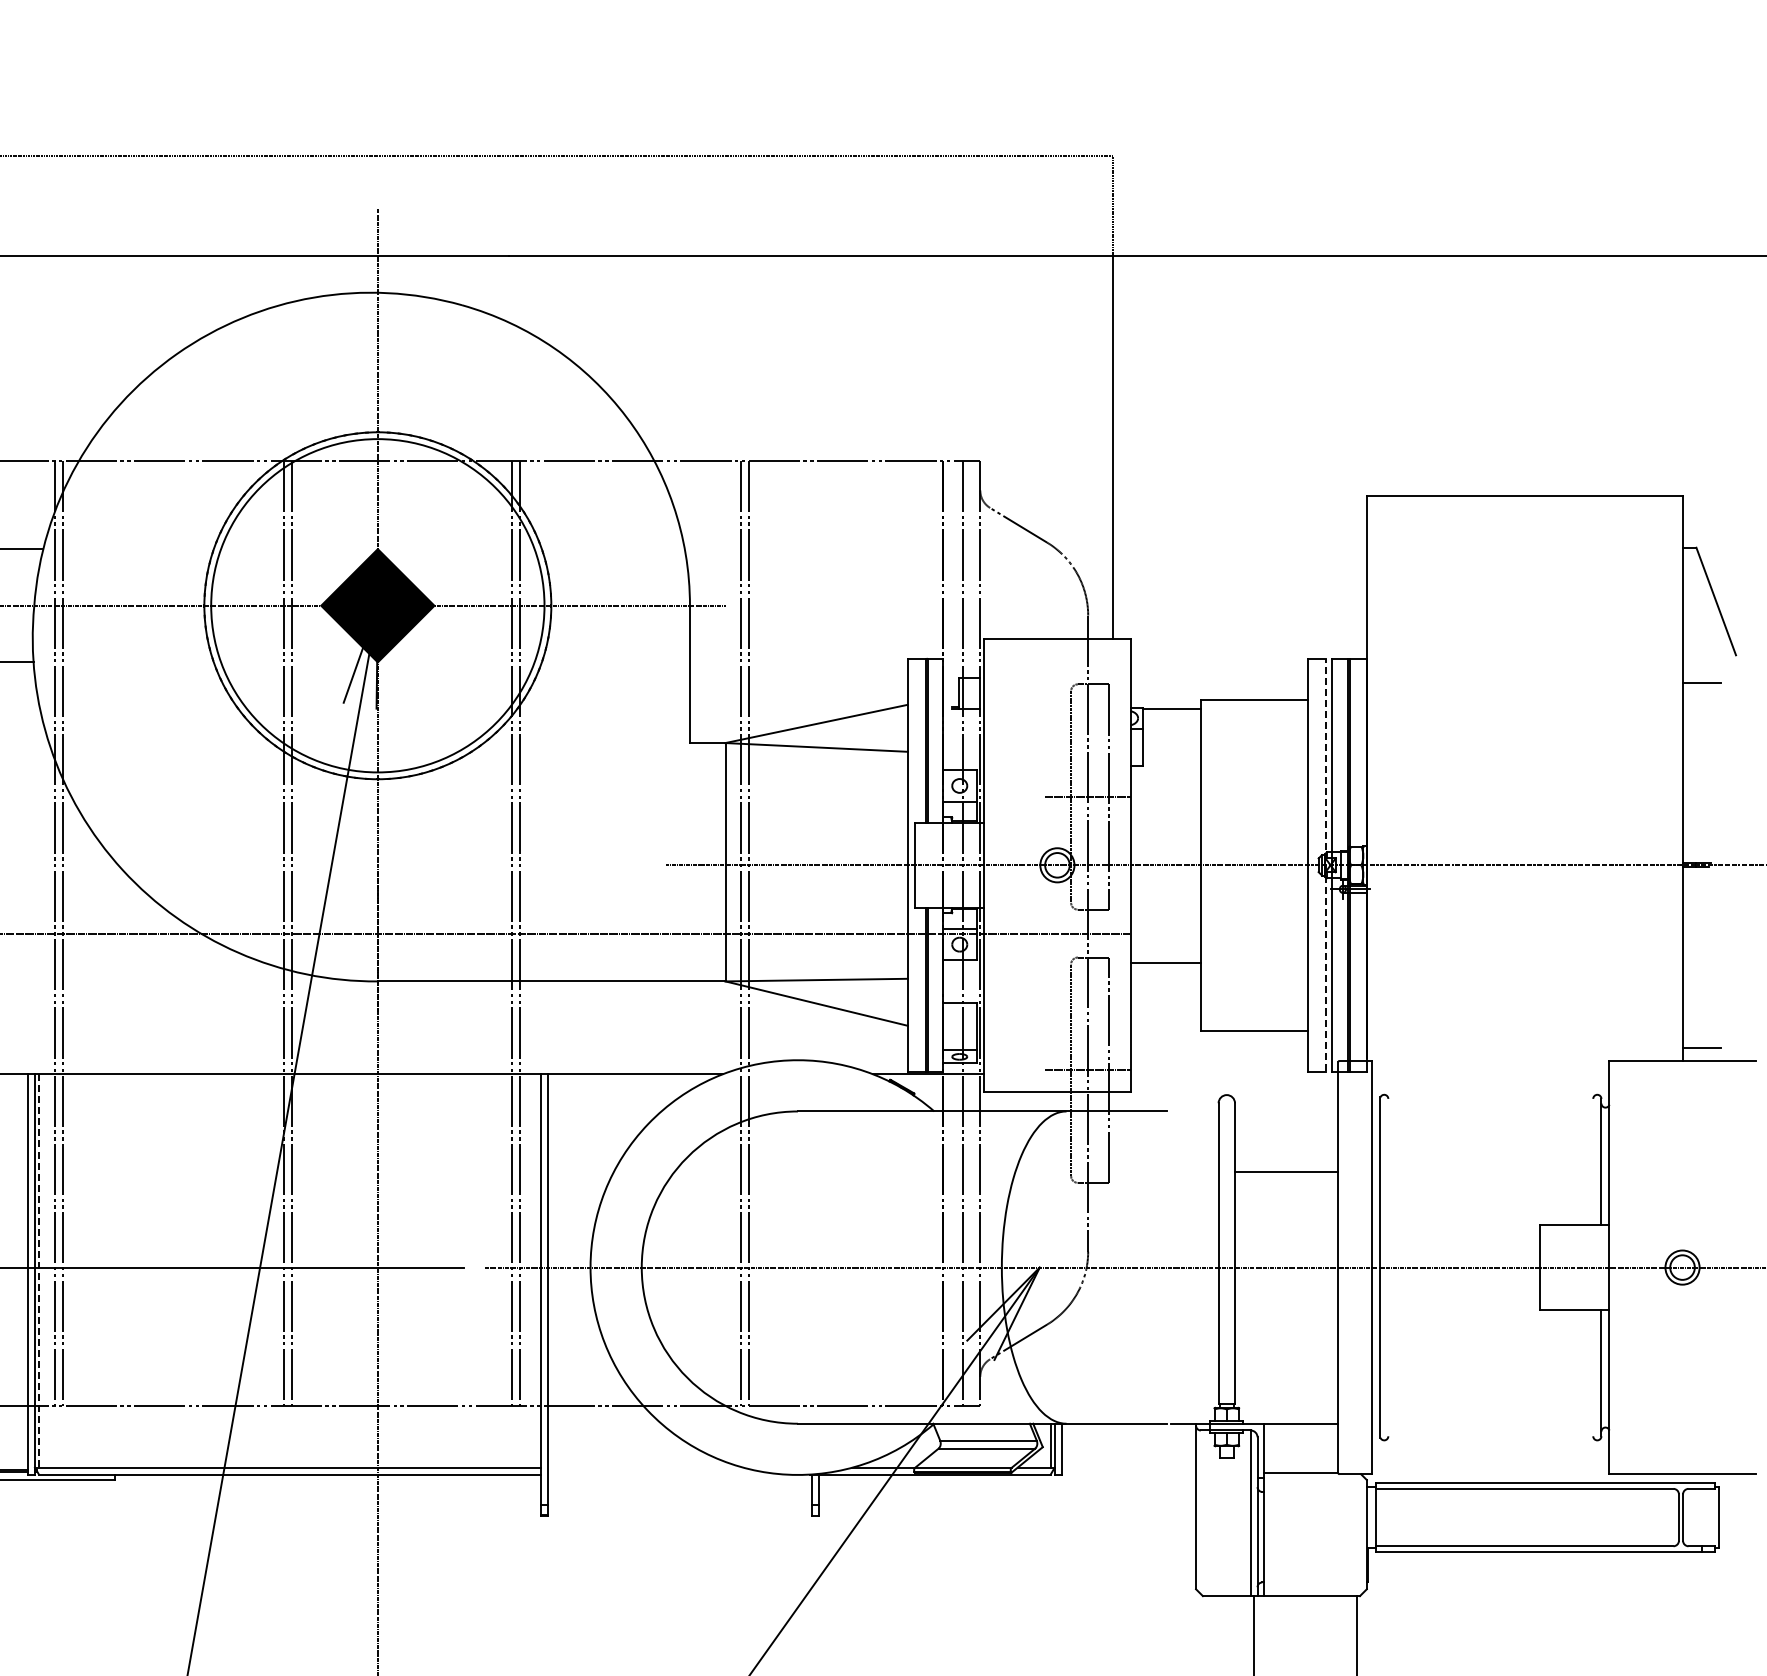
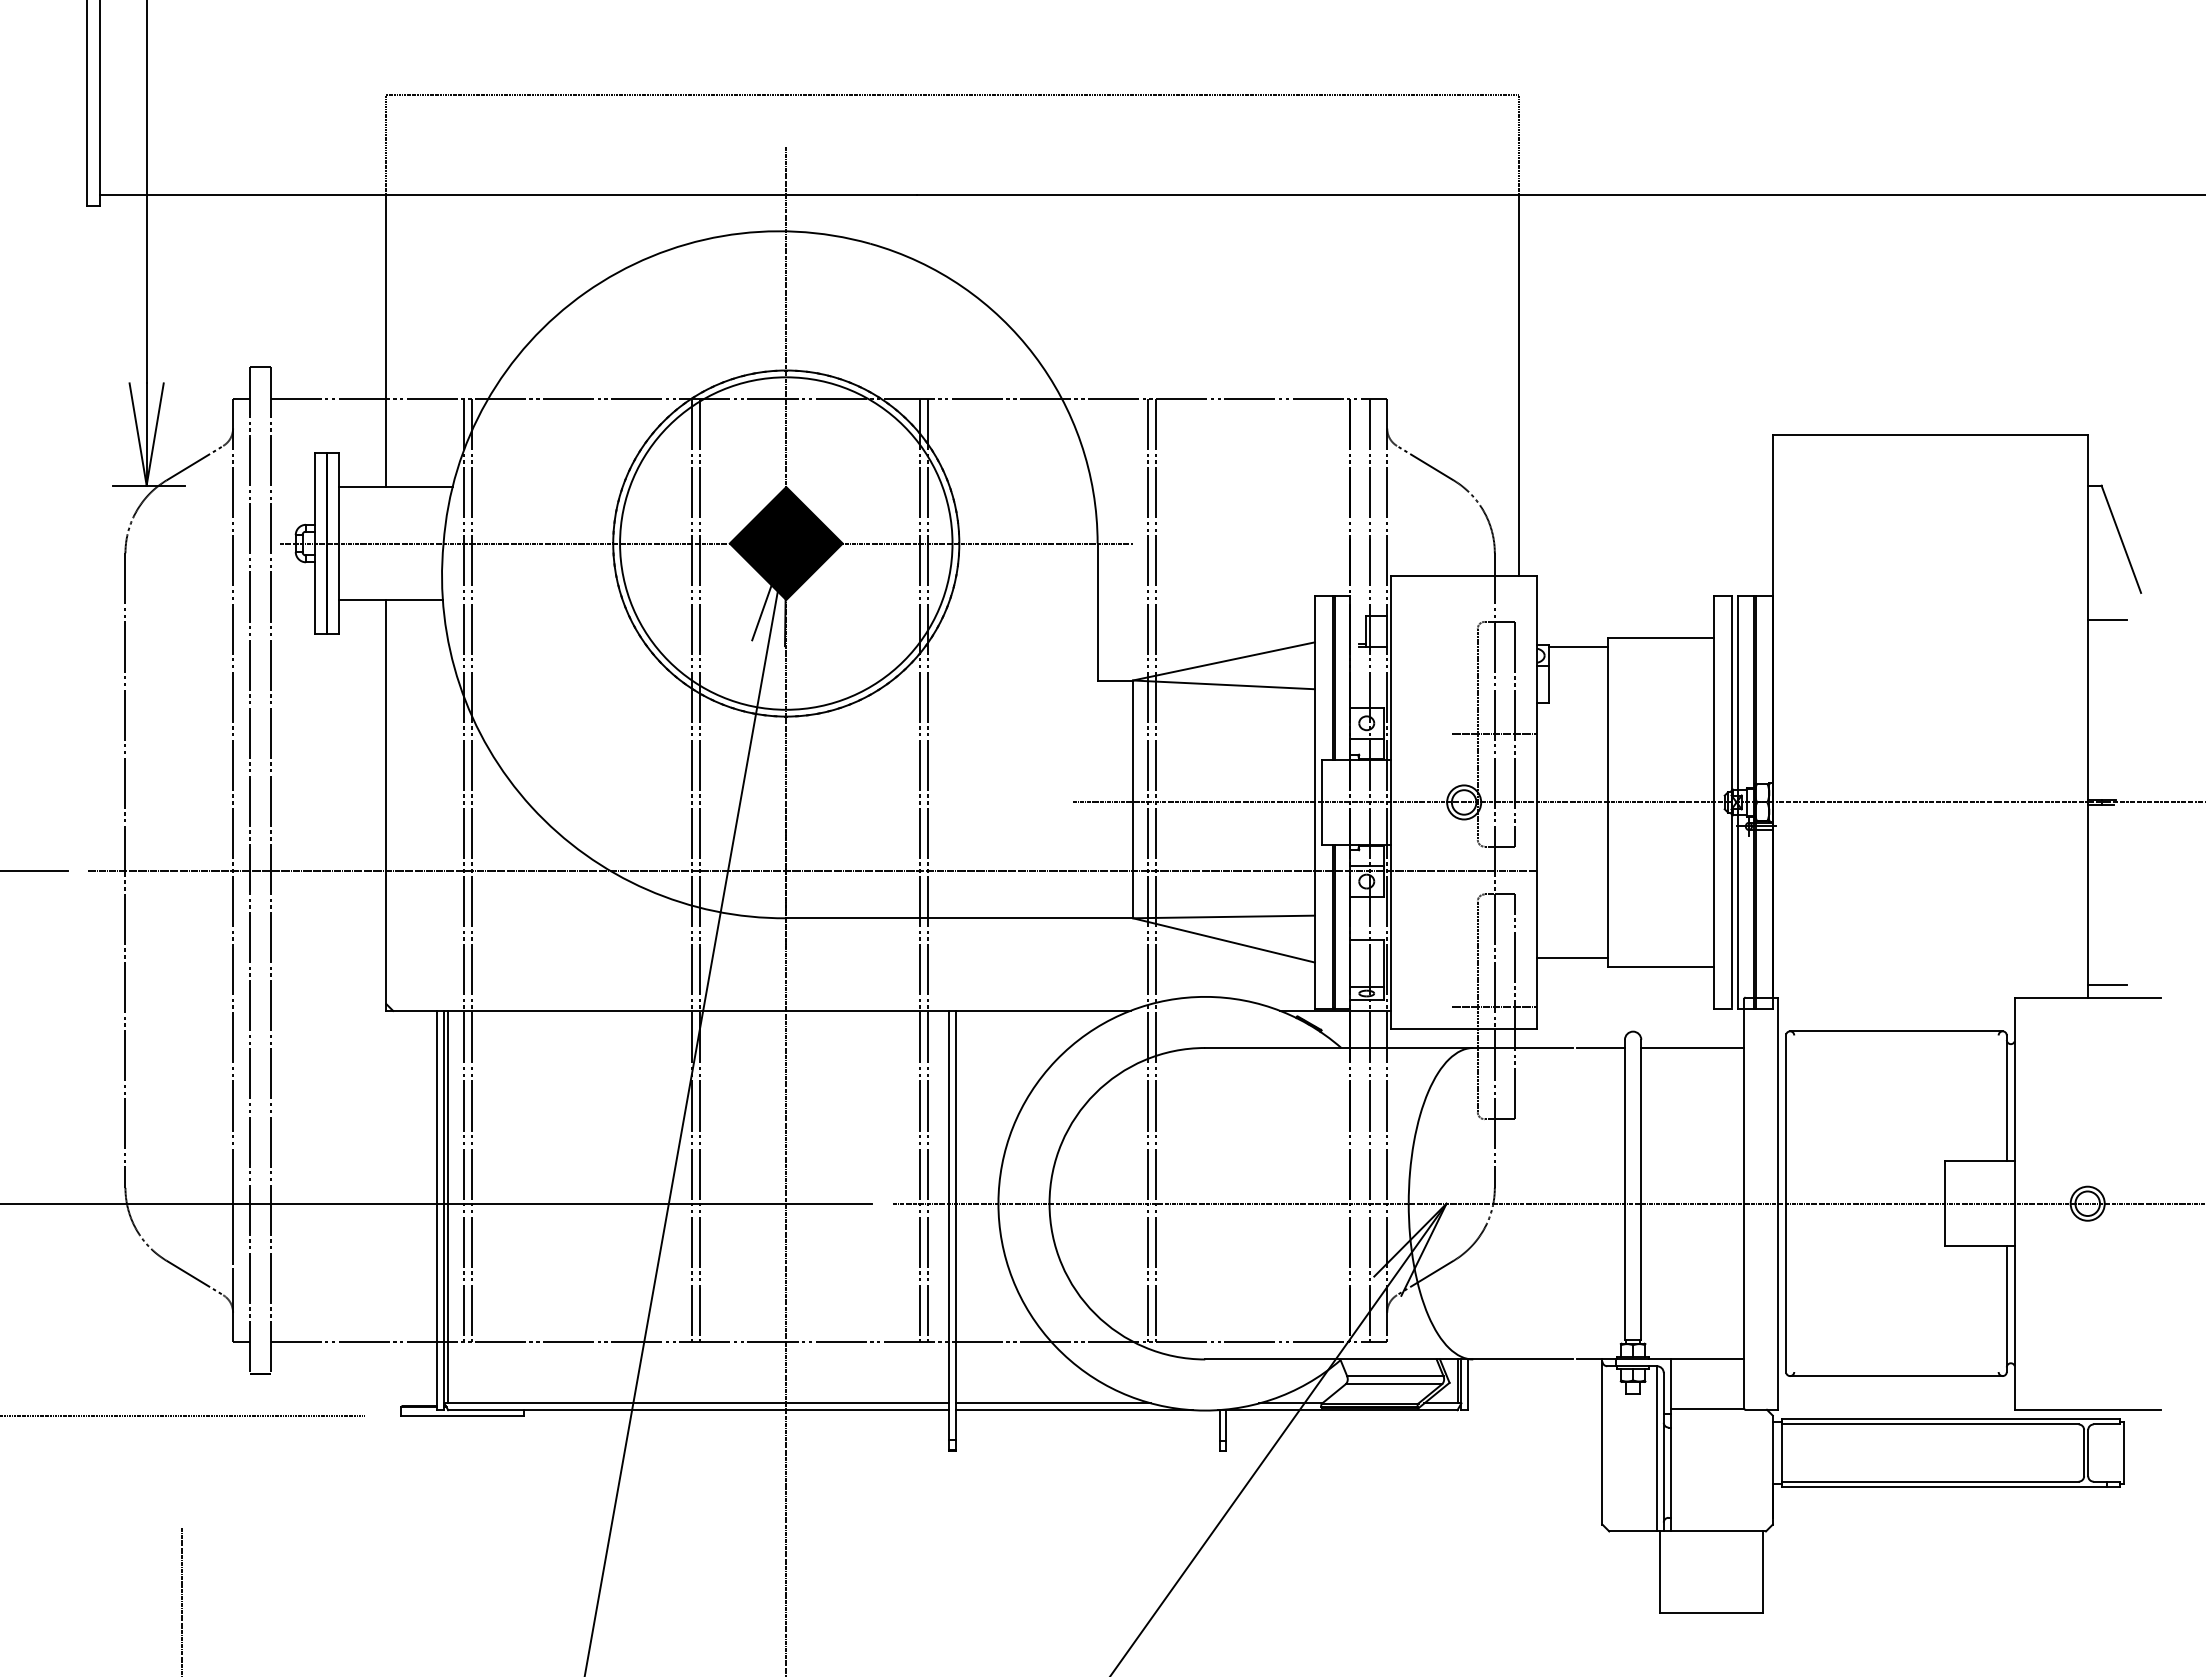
line: (1326, 864) -> (1732, 801), dashed -> solid
line: (1166, 963) -> (1572, 958), moved
line: (1490, 1094) -> (1896, 1031), added
line: (1194, 1110) -> (1600, 1047), added
line: (1286, 1171) -> (1692, 1047), moved
line: (39, 1271) -> (448, 1207), dashed -> solid
line: (1490, 1440) -> (1896, 1376), added
line: (645, 1467) -> (1053, 1403), added
line: (666, 1474) -> (1074, 1410), added

